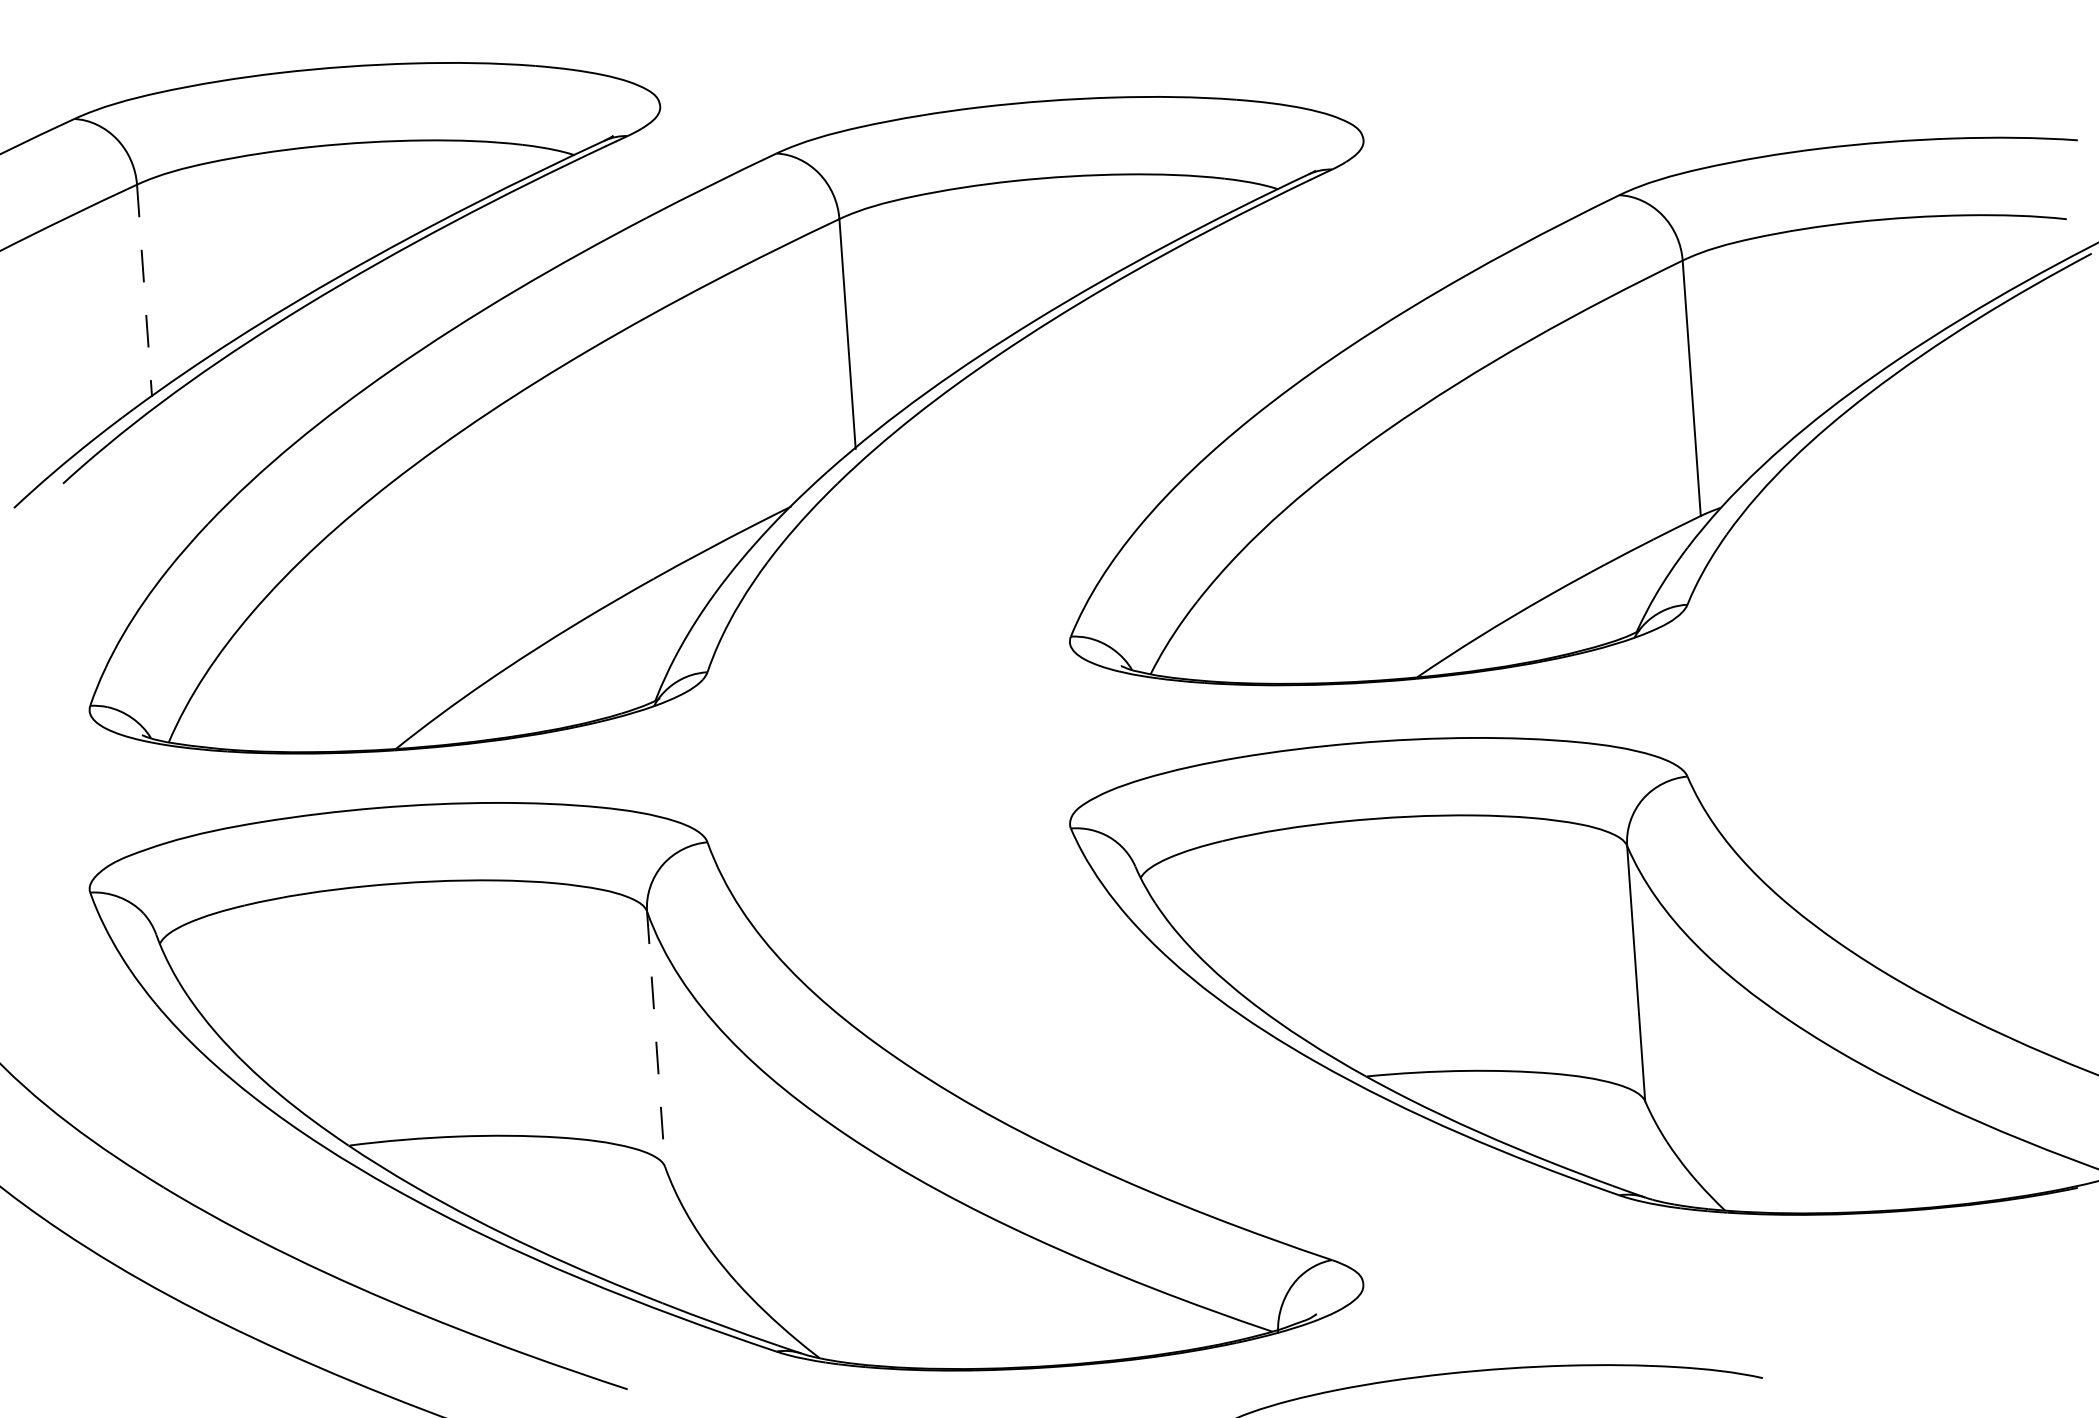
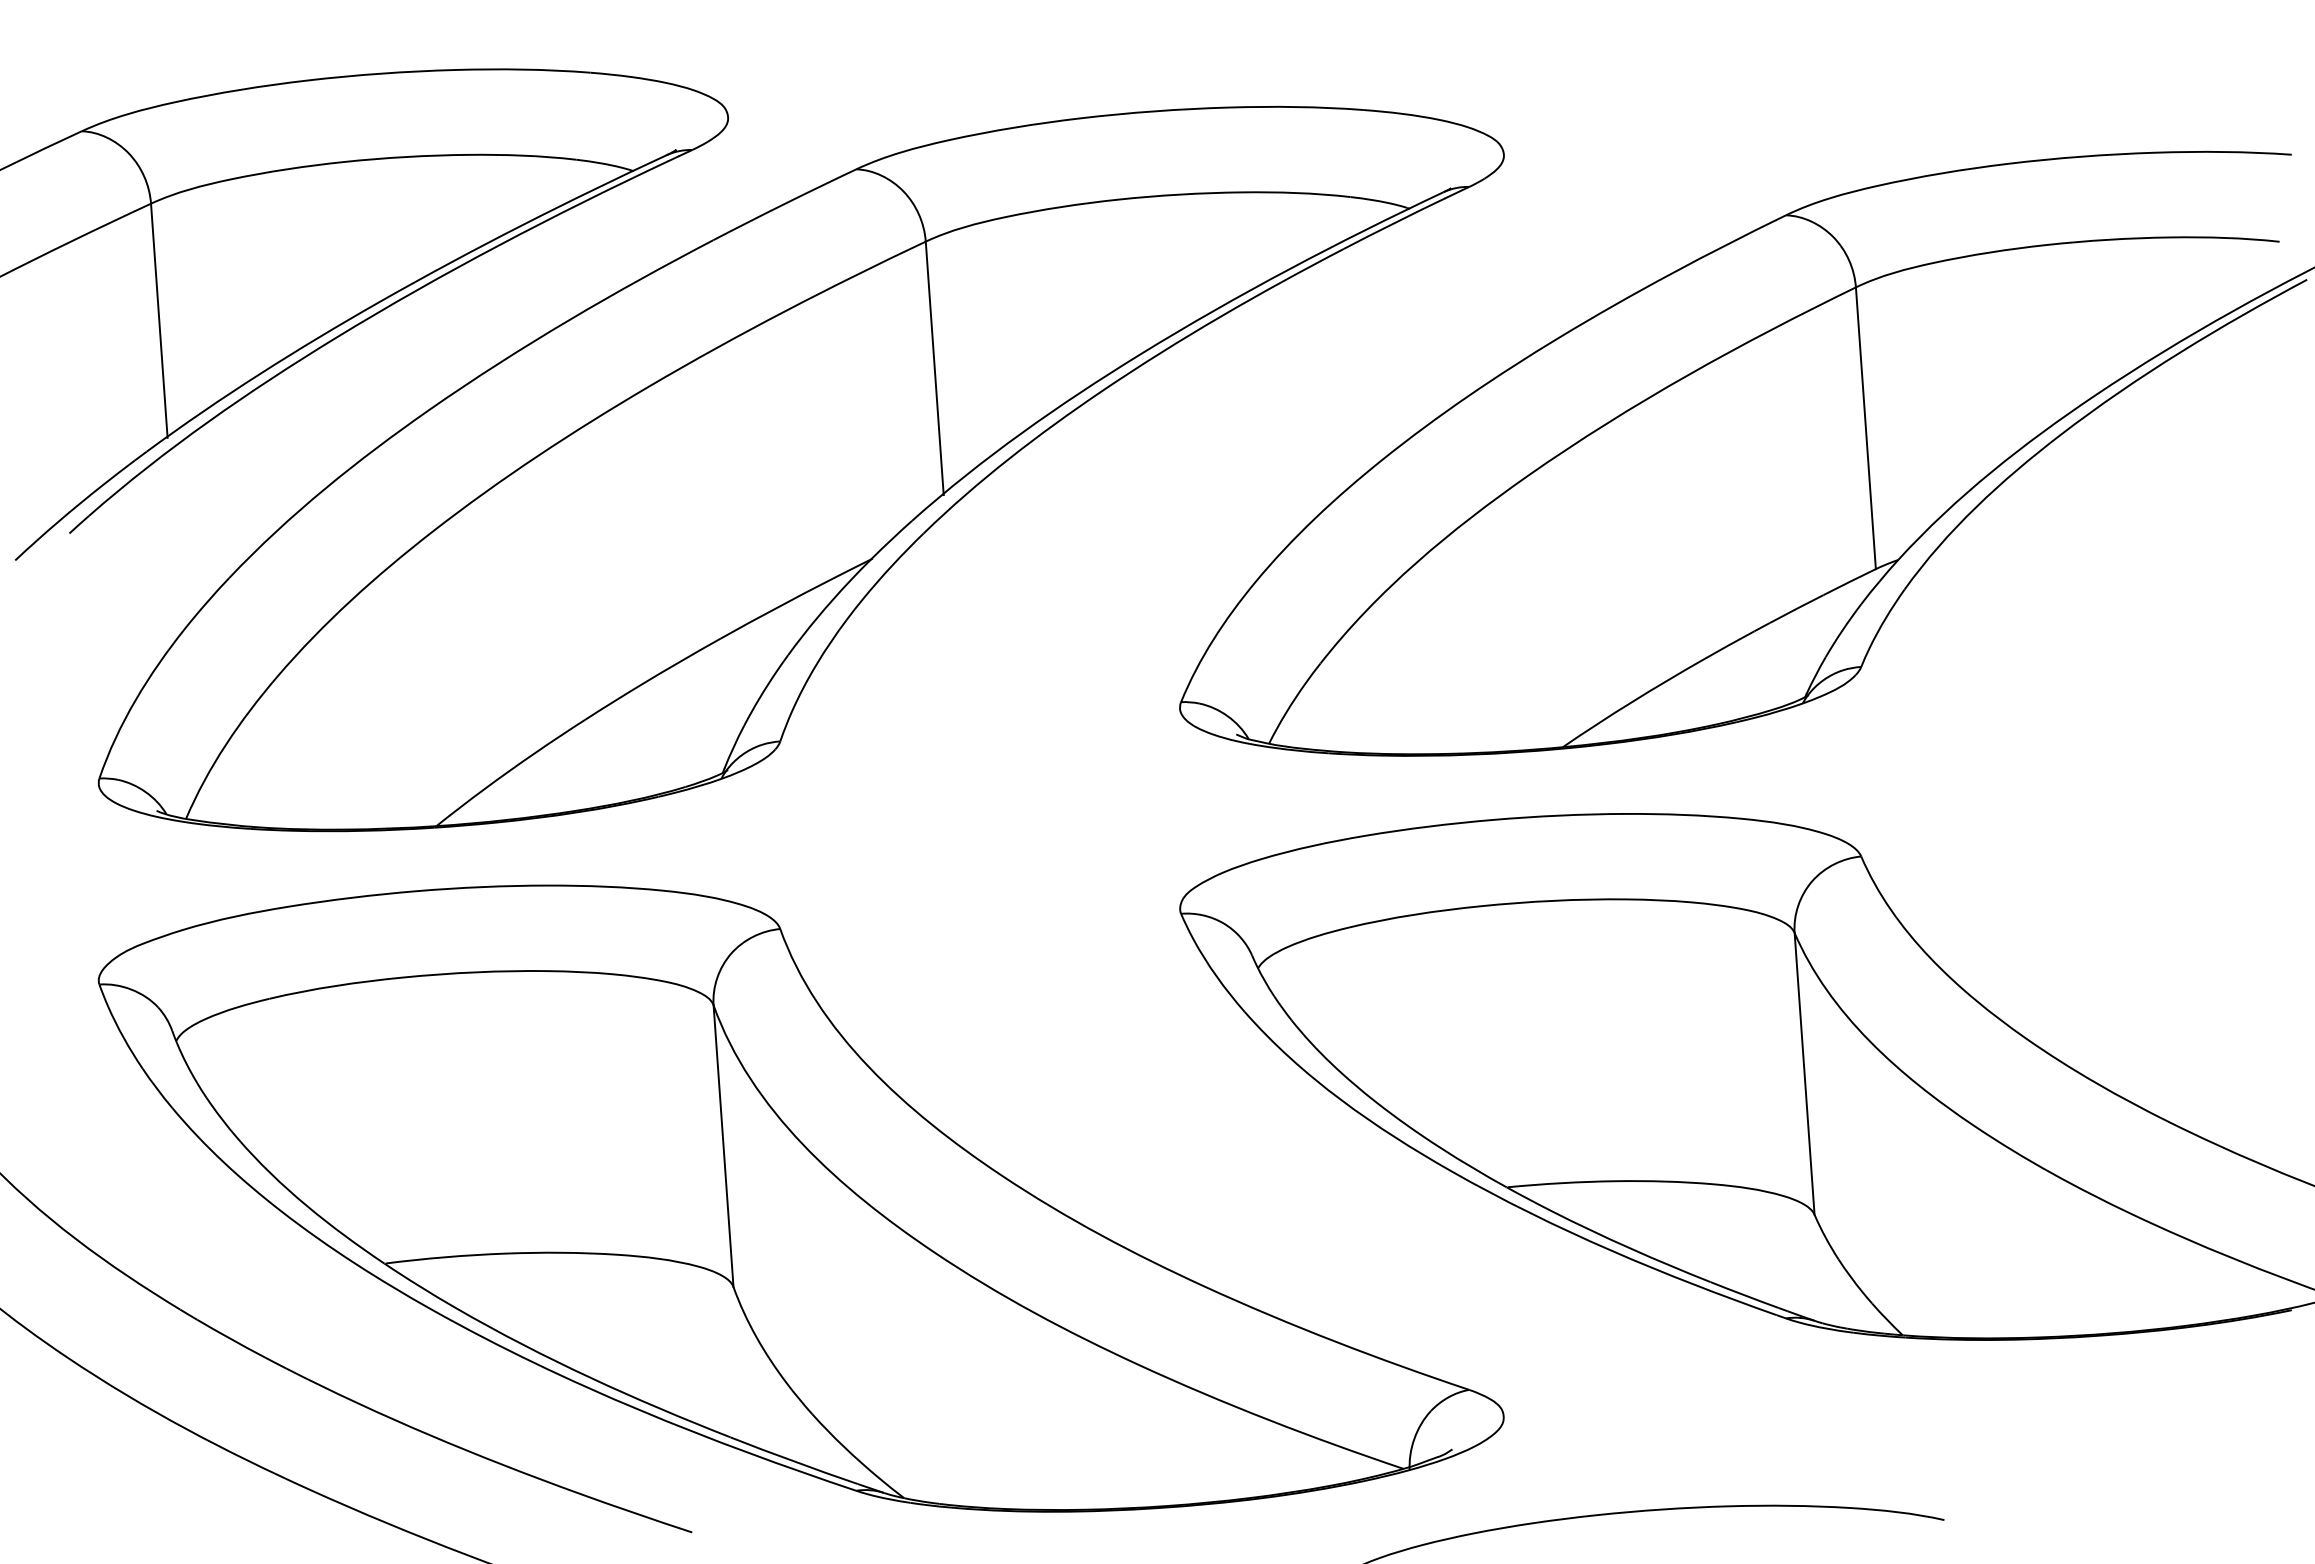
line: (144, 291) -> (159, 321), dashed -> solid
line: (656, 1039) -> (723, 1146), dashed -> solid

